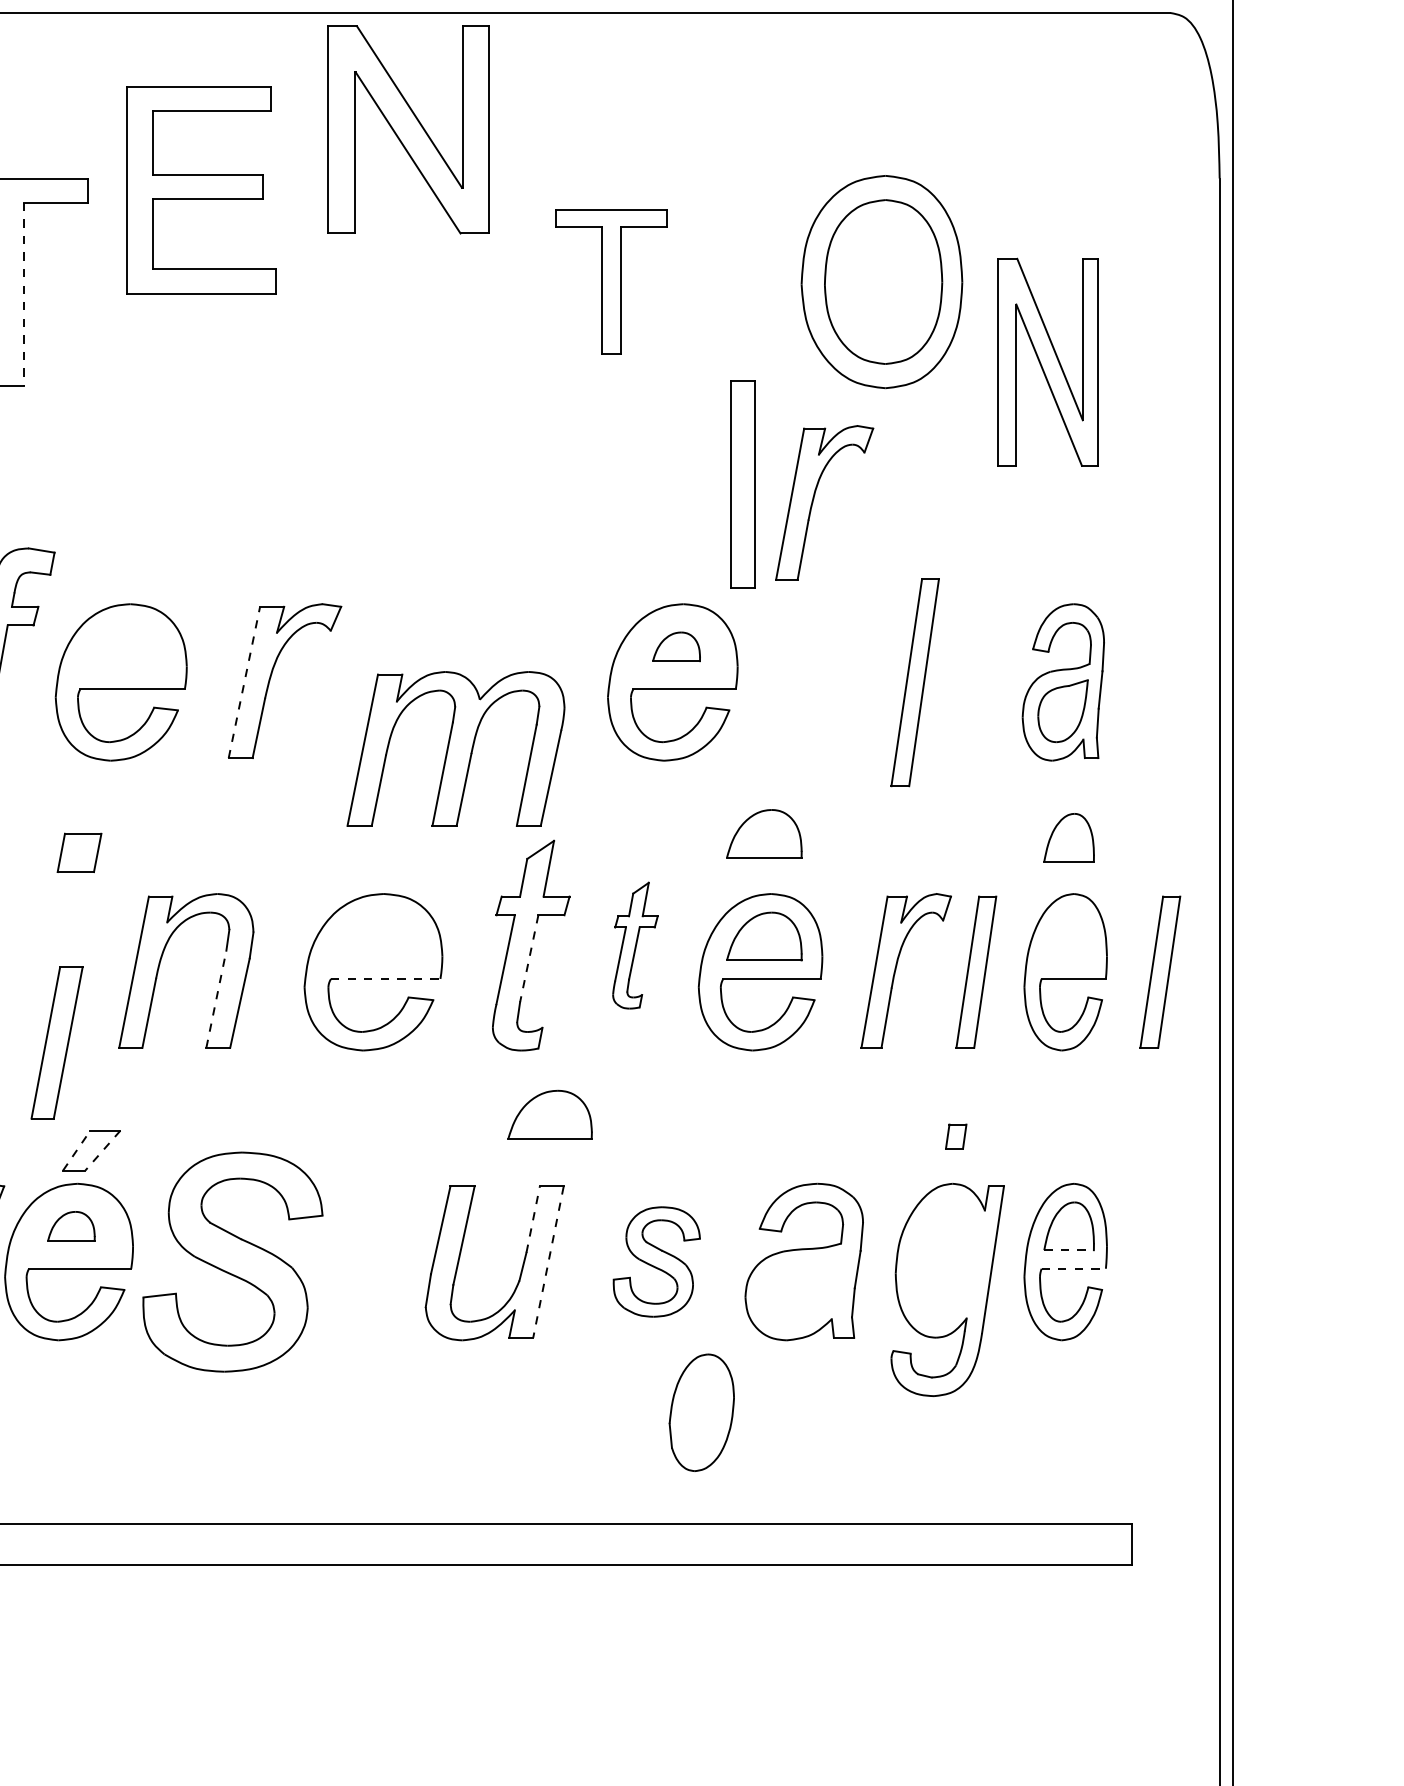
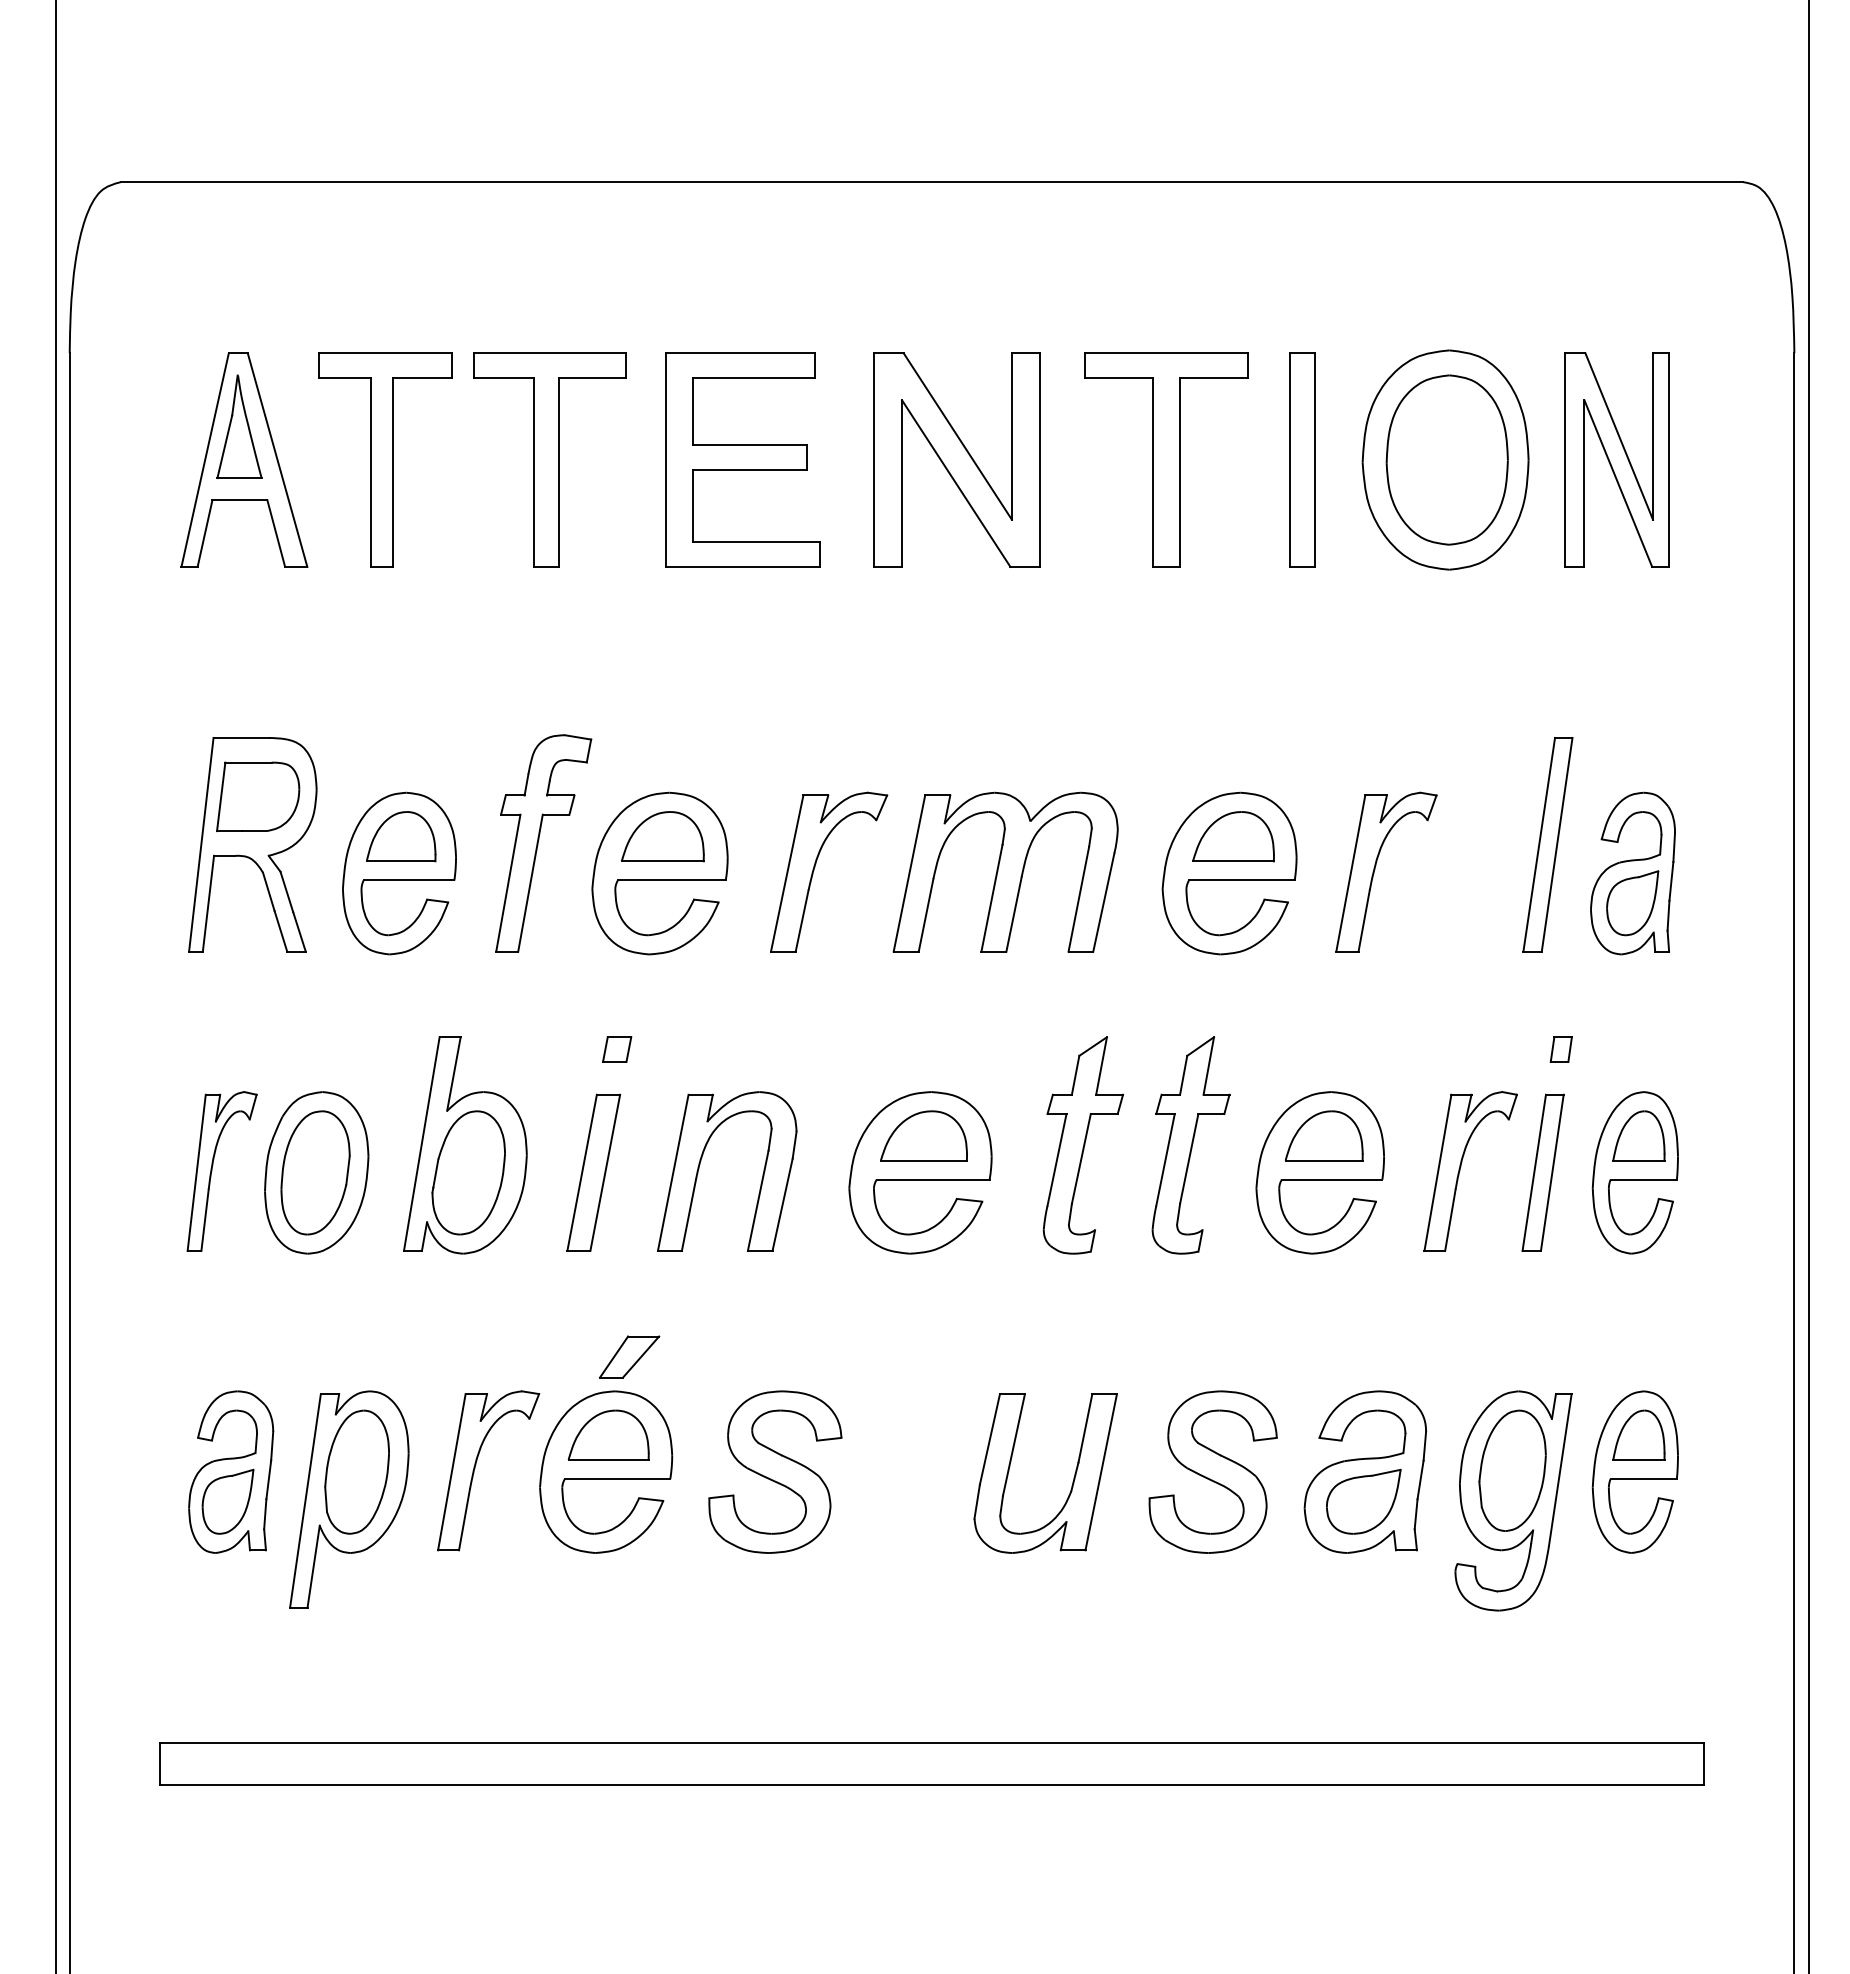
part: (408, 129) -> (956, 459), moved
part: (201, 189) -> (742, 459), moved
part: (611, 281) -> (1166, 459), size x1.43
line: (23, 295) -> (559, 473), dashed -> solid
part: (1047, 361) -> (1616, 459), moved
part: (743, 483) -> (1302, 459), moved
part: (814, 500) -> (1375, 869), moved
part: (123, 646) -> (662, 836), added
part: (676, 646) -> (1233, 836), size x1.67
line: (244, 682) -> (787, 873), dashed -> solid
part: (914, 682) -> (1547, 844), moved
part: (455, 748) -> (1005, 871), moved
part: (764, 833) -> (1324, 1029), removed
part: (1068, 837) -> (1638, 1135), moved
part: (80, 852) -> (617, 1049), size x0.62
part: (634, 945) -> (1190, 1145), size x1.67
line: (529, 958) -> (1081, 1158), dashed -> solid
part: (1159, 971) -> (1732, 1172), removed
line: (386, 978) -> (933, 1179), dashed -> solid
line: (216, 999) -> (758, 1200), dashed -> solid
part: (56, 1042) -> (593, 1172), moved
part: (549, 1114) -> (923, 1135), moved
part: (955, 1136) -> (1560, 1049), moved
line: (77, 1151) -> (614, 1357), dashed -> solid
line: (102, 1151) -> (640, 1357), dashed -> solid
line: (533, 1219) -> (1085, 1428), dashed -> solid
part: (71, 1225) -> (608, 1434), size x1.67
line: (1068, 1249) -> (1638, 1459), dashed -> solid
part: (233, 1261) -> (775, 1471), size x0.71
part: (656, 1261) -> (1212, 1471), size x1.43
line: (548, 1262) -> (1101, 1472), dashed -> solid
line: (1074, 1269) -> (1644, 1479), dashed -> solid
part: (802, 1290) -> (1363, 1501), added
part: (701, 1412) -> (1512, 1470), moved

